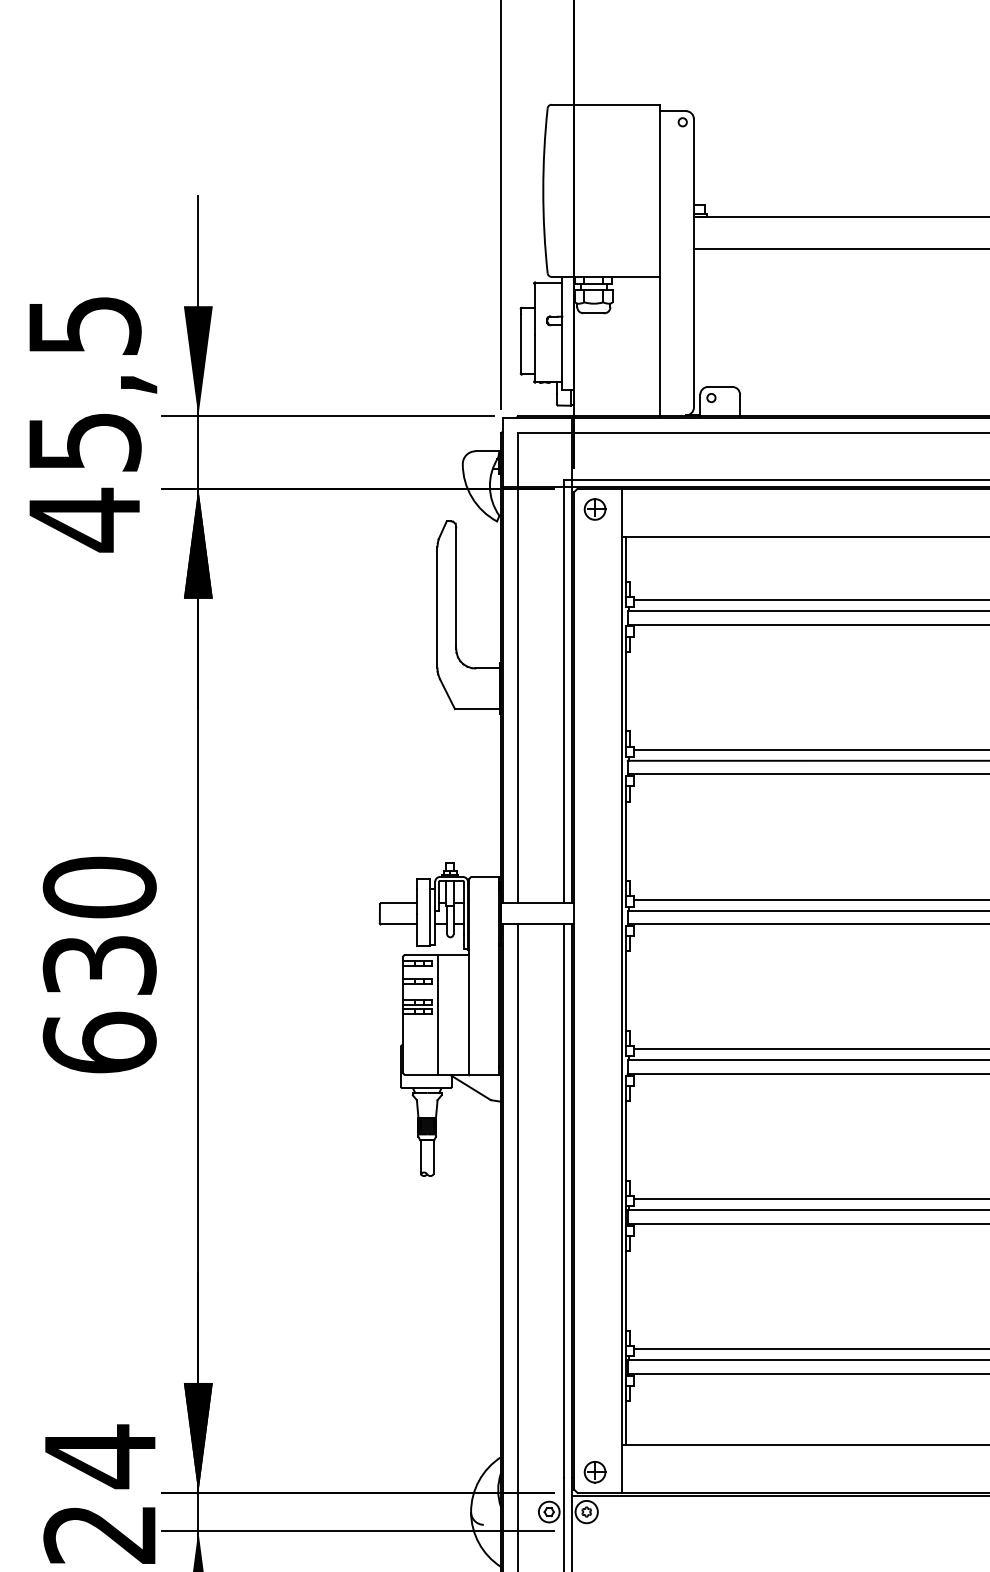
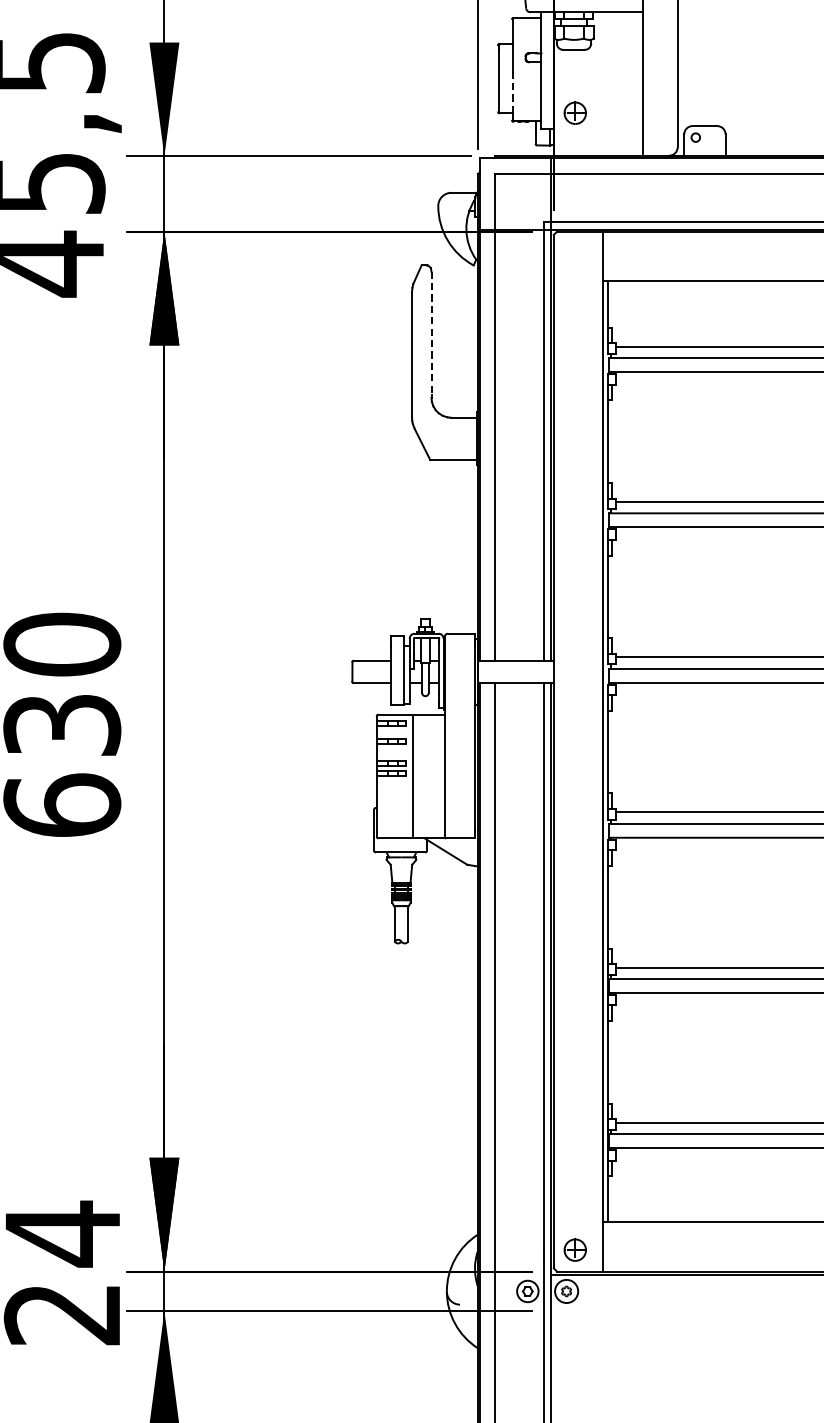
line: (534, 354) -> (512, 92), solid -> dashed
part: (594, 509) -> (574, 113), moved
line: (456, 587) -> (431, 333), solid -> dashed

